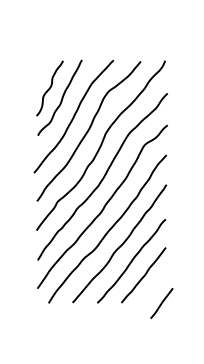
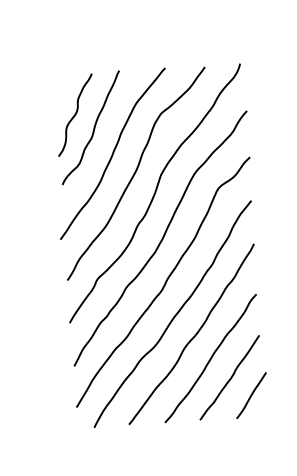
line: (161, 303) -> (251, 395), moved

